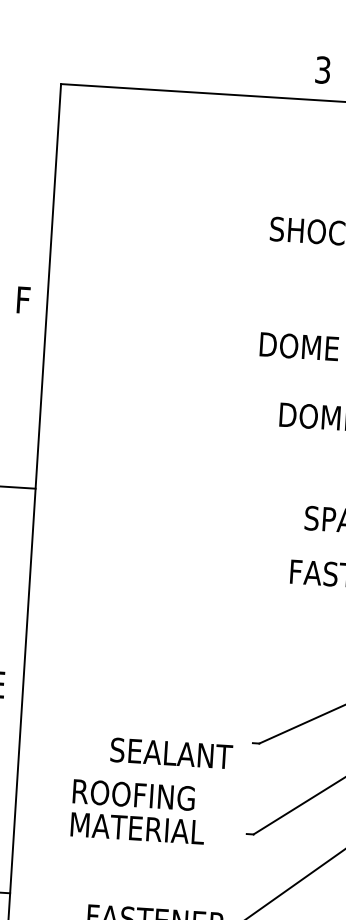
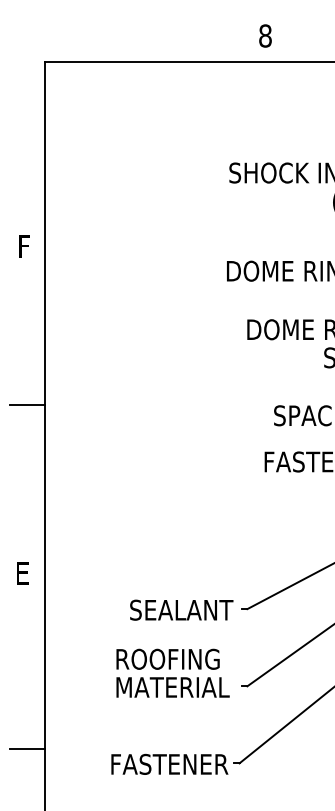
text: (323, 69) -> (265, 35), 3 -> 8
text: (171, 752) -> (181, 609), moved
text: (138, 810) -> (172, 672), moved

